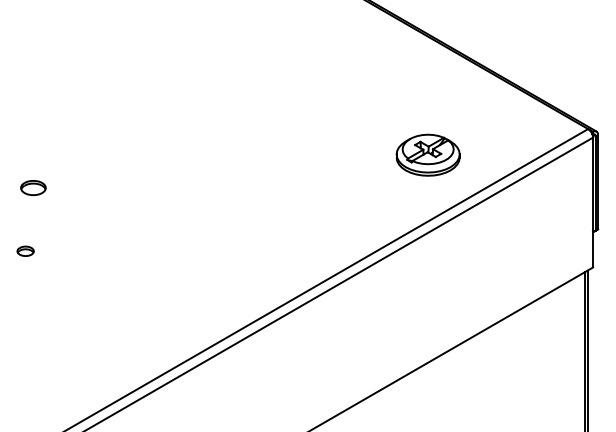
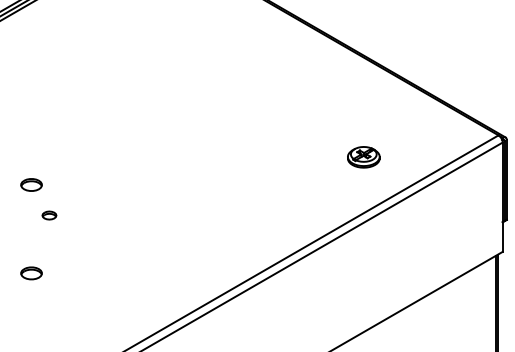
part: (427, 154) -> (363, 156), size x0.6
part: (25, 250) -> (49, 214), moved
part: (33, 292) -> (31, 272), added

